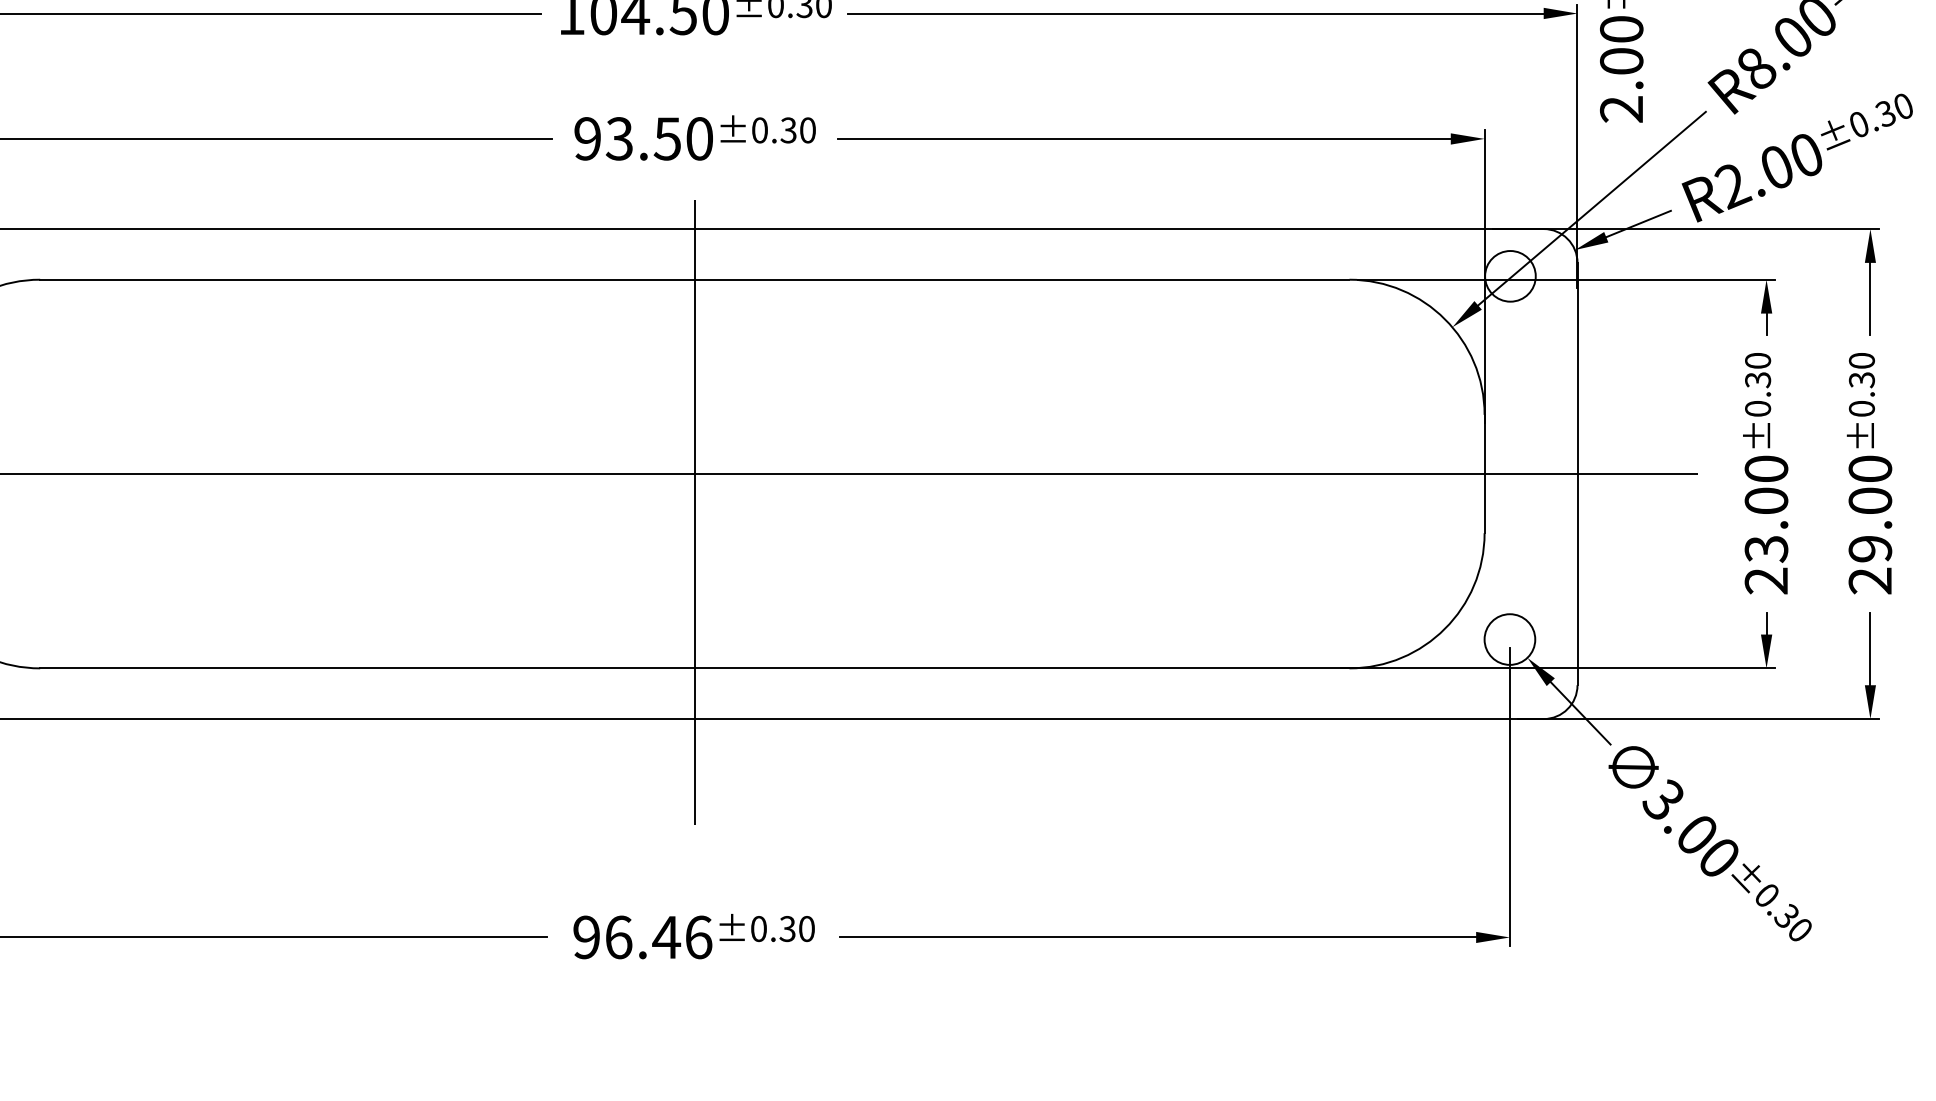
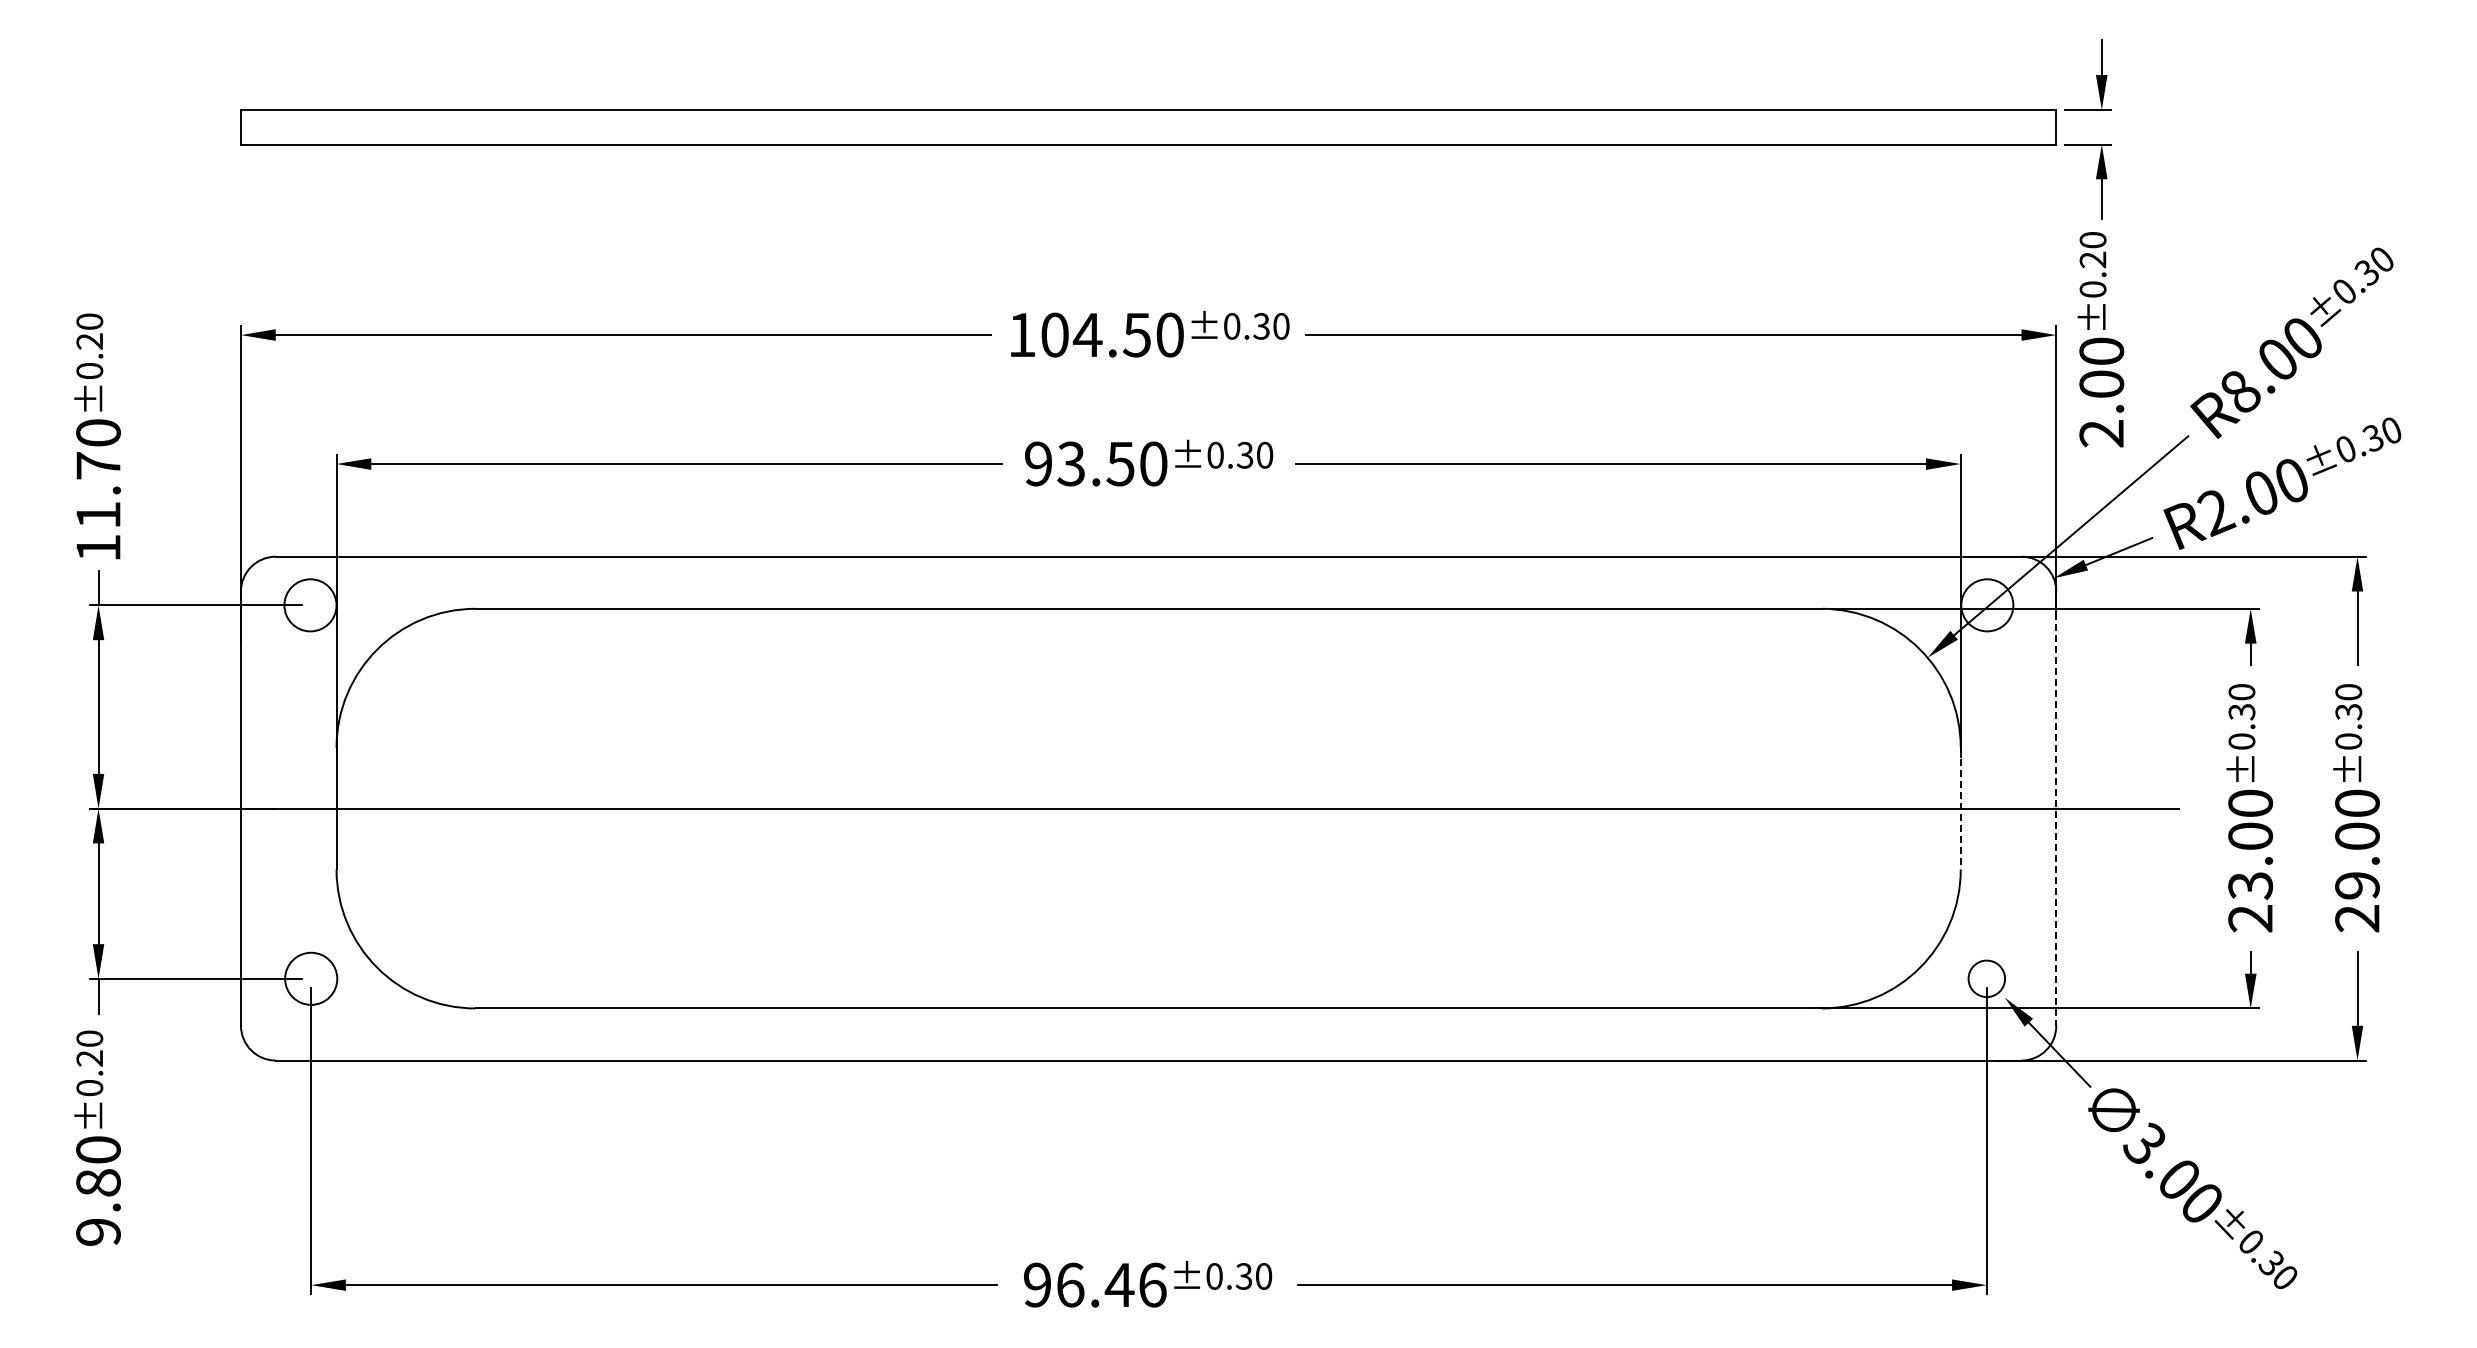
line: (1484, 473) -> (1960, 808), solid -> dashed
line: (1577, 474) -> (2056, 809), solid -> dashed
line: (694, 511) -> (1148, 847), removed
circle: (1509, 639) -> (1986, 978), size x0.7

